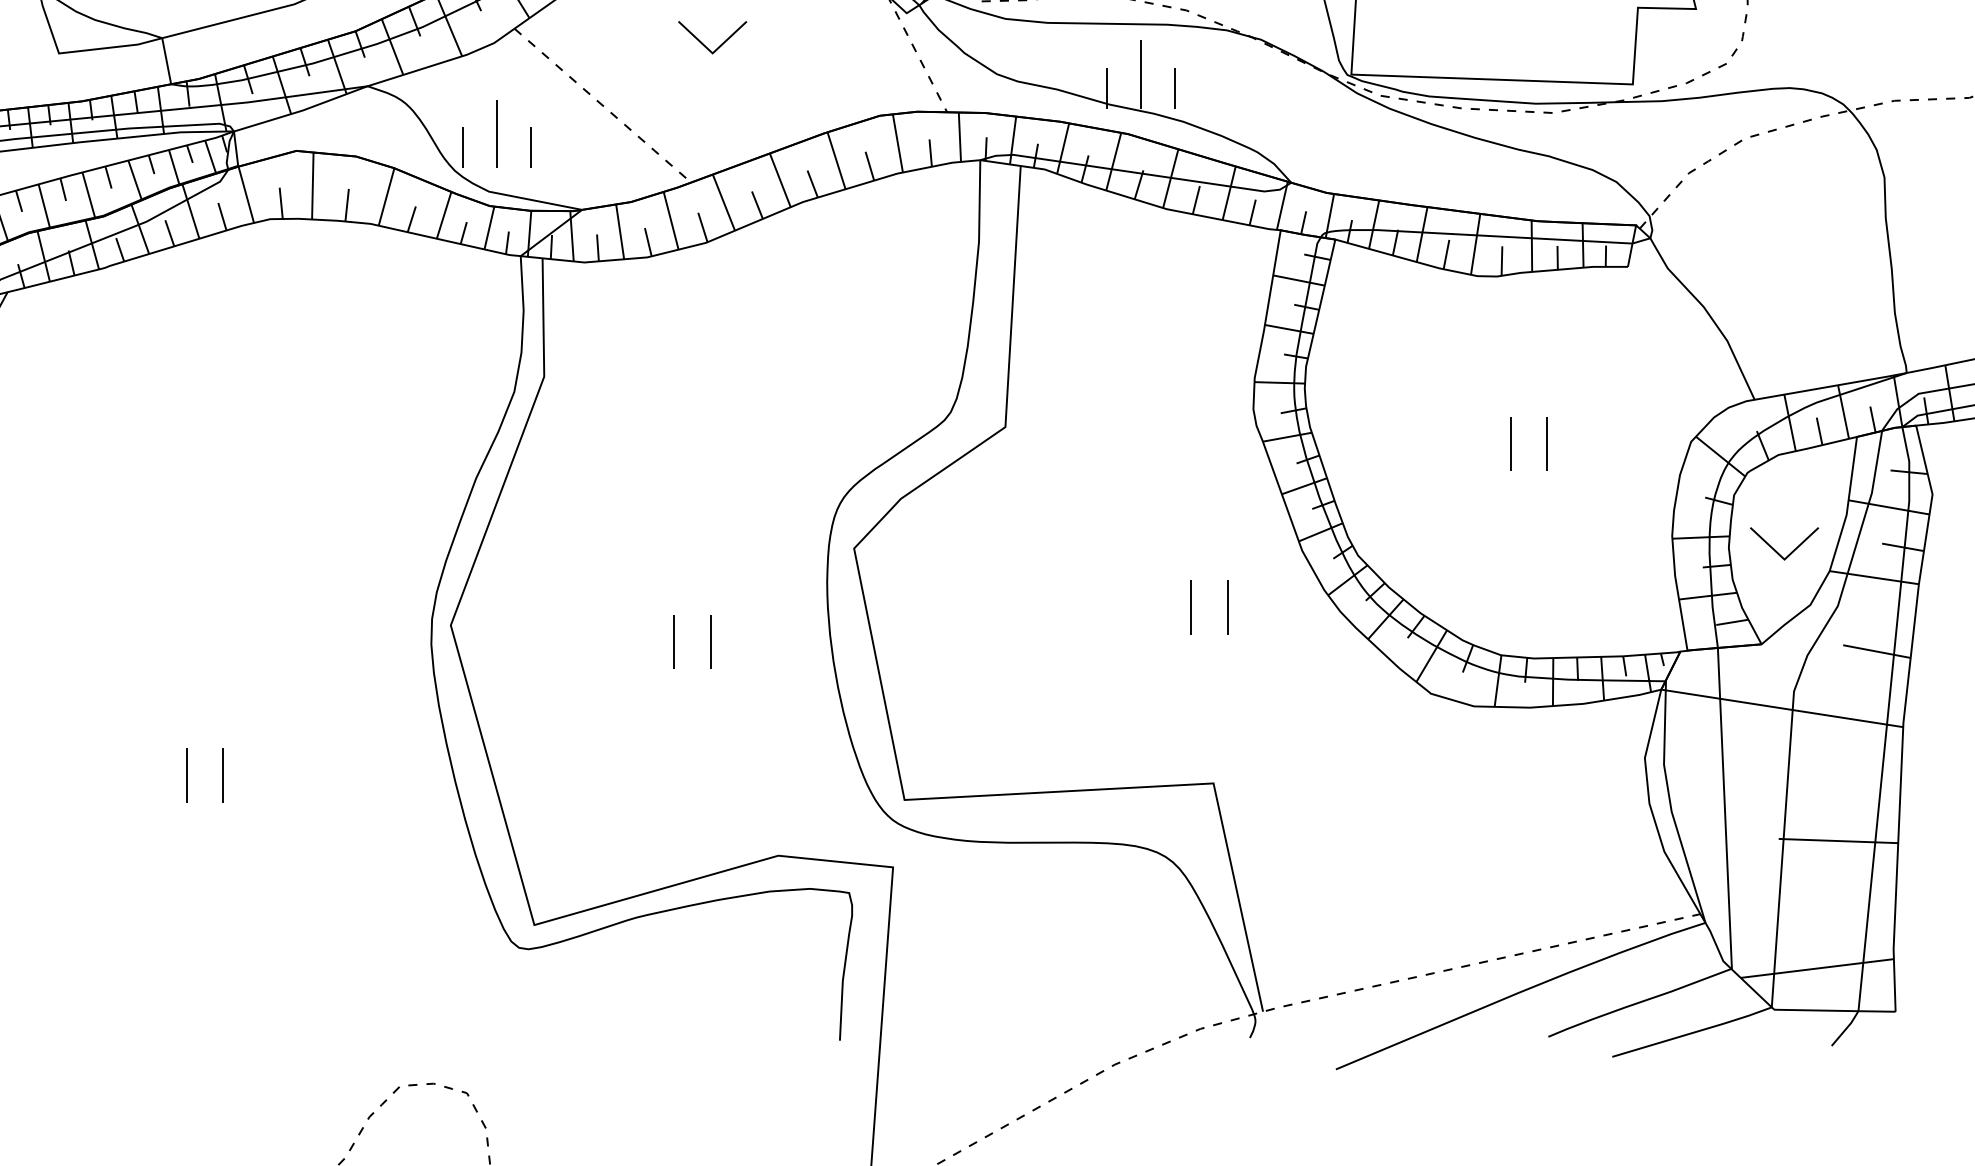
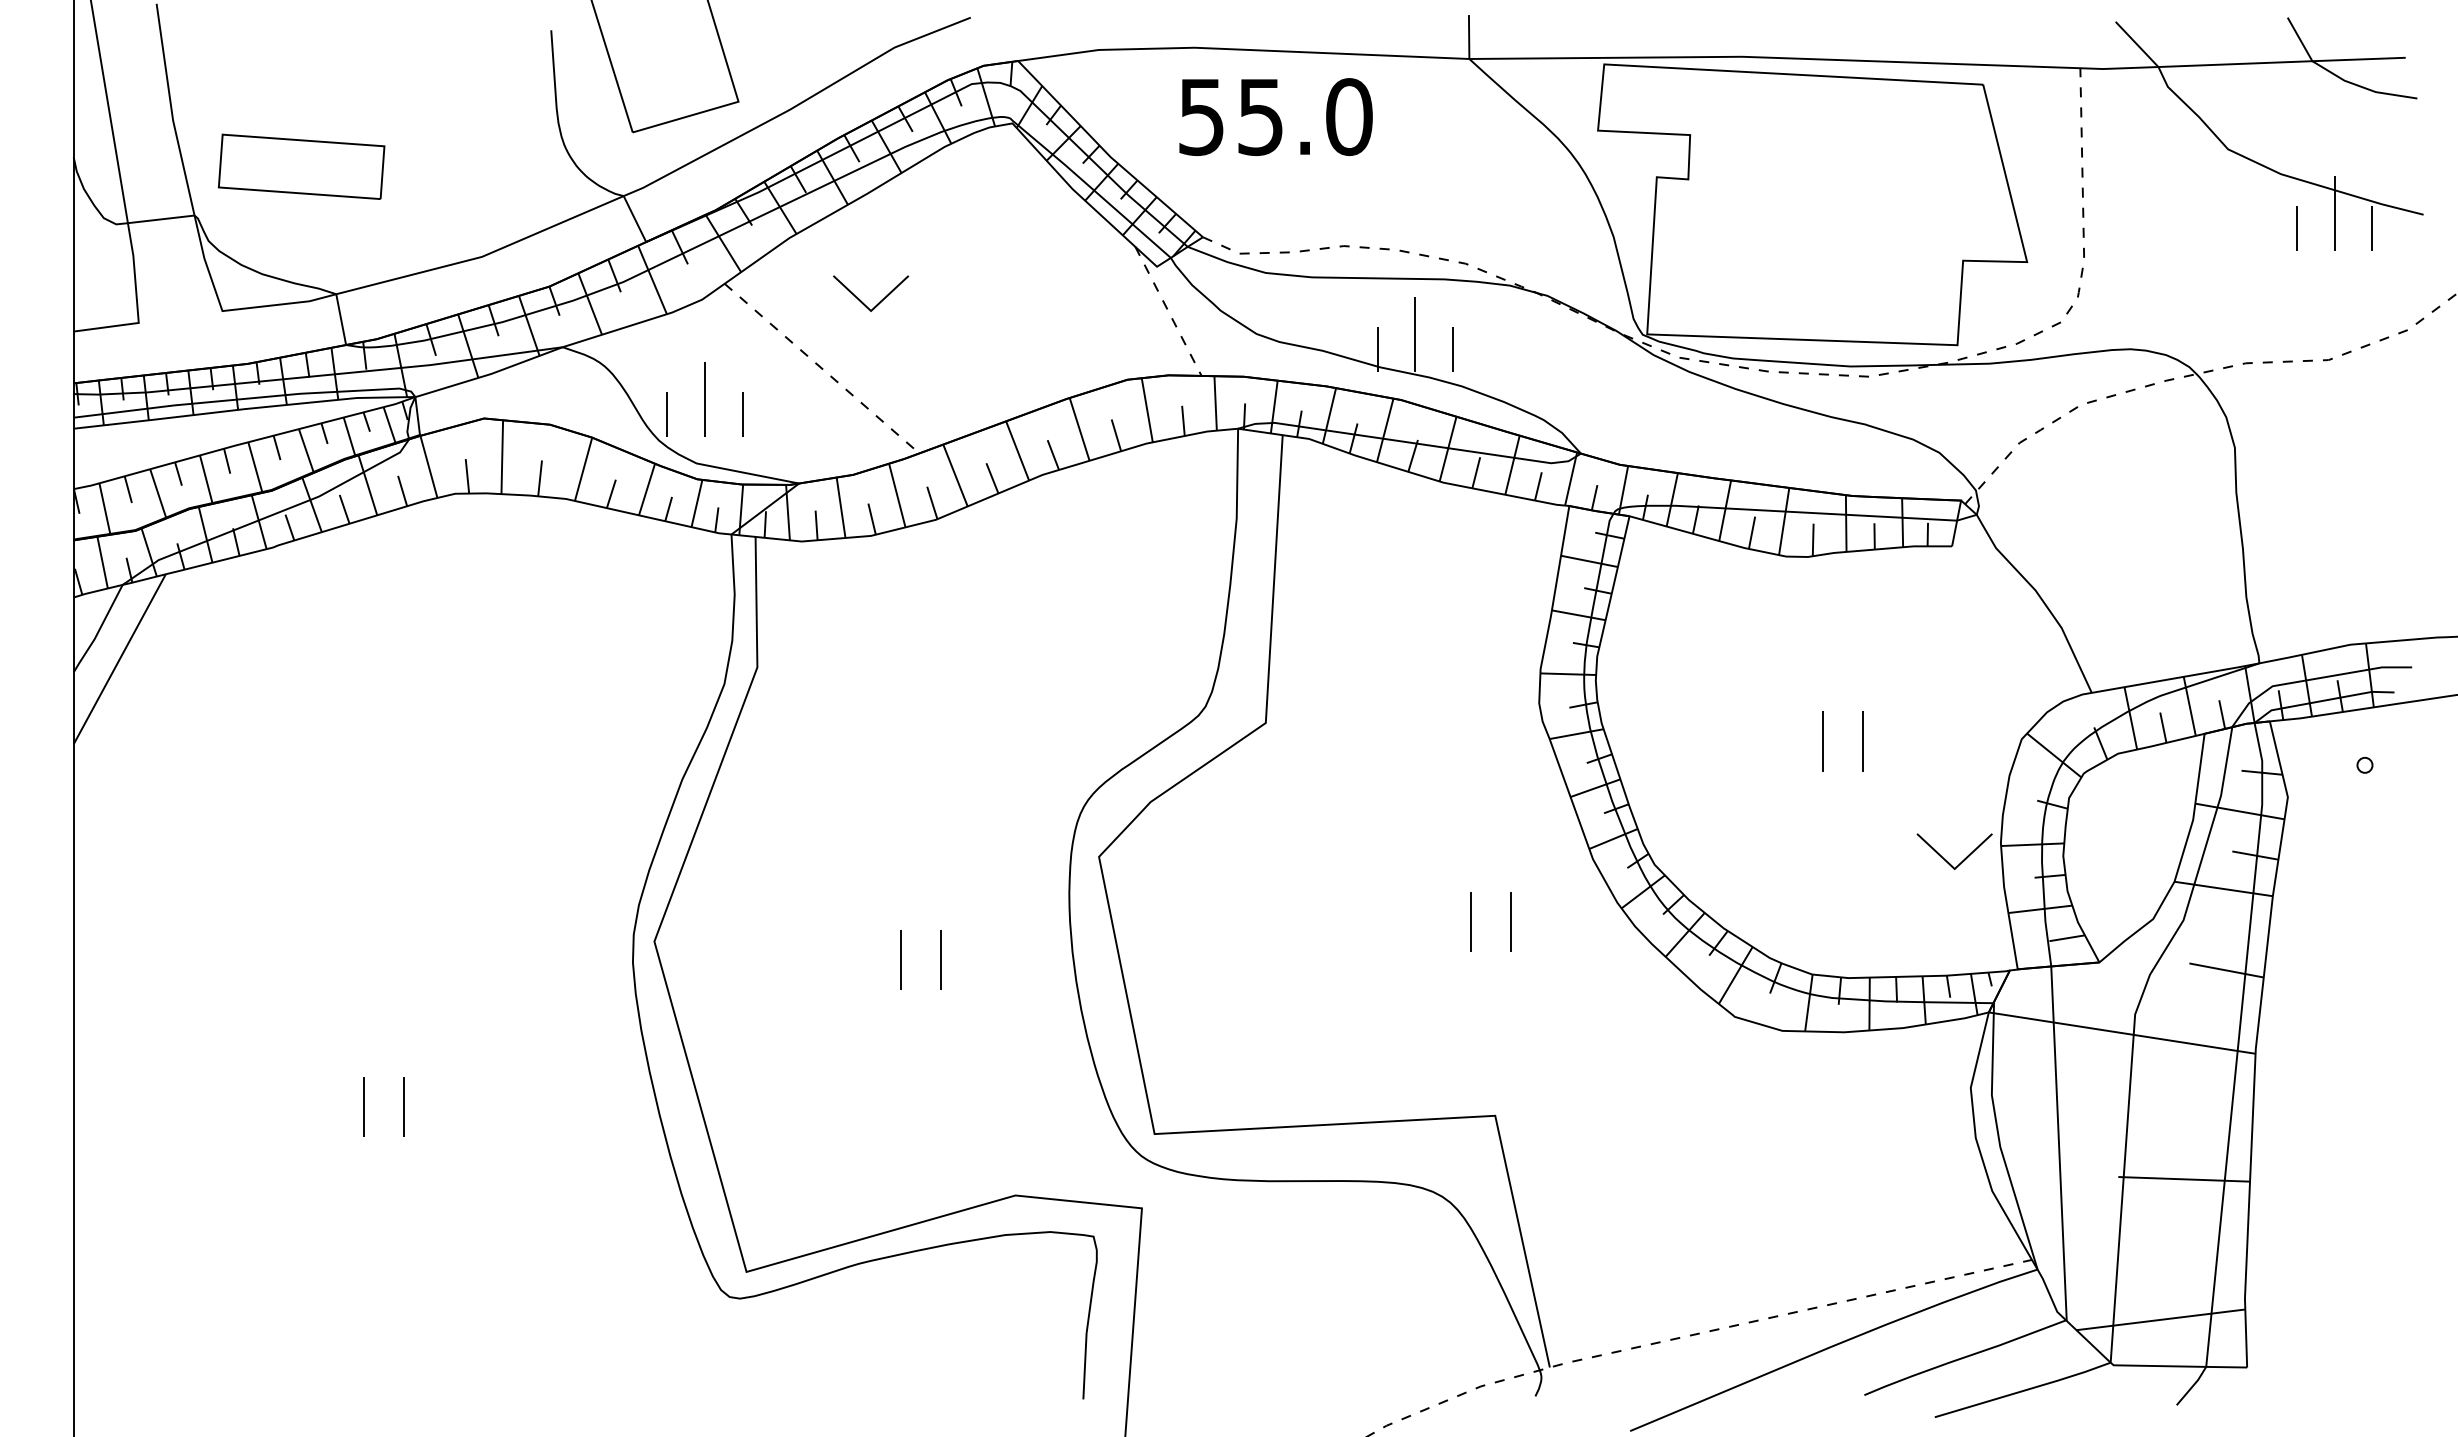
part: (720, 44) -> (879, 301), moved
part: (1777, 551) -> (1947, 860), moved

